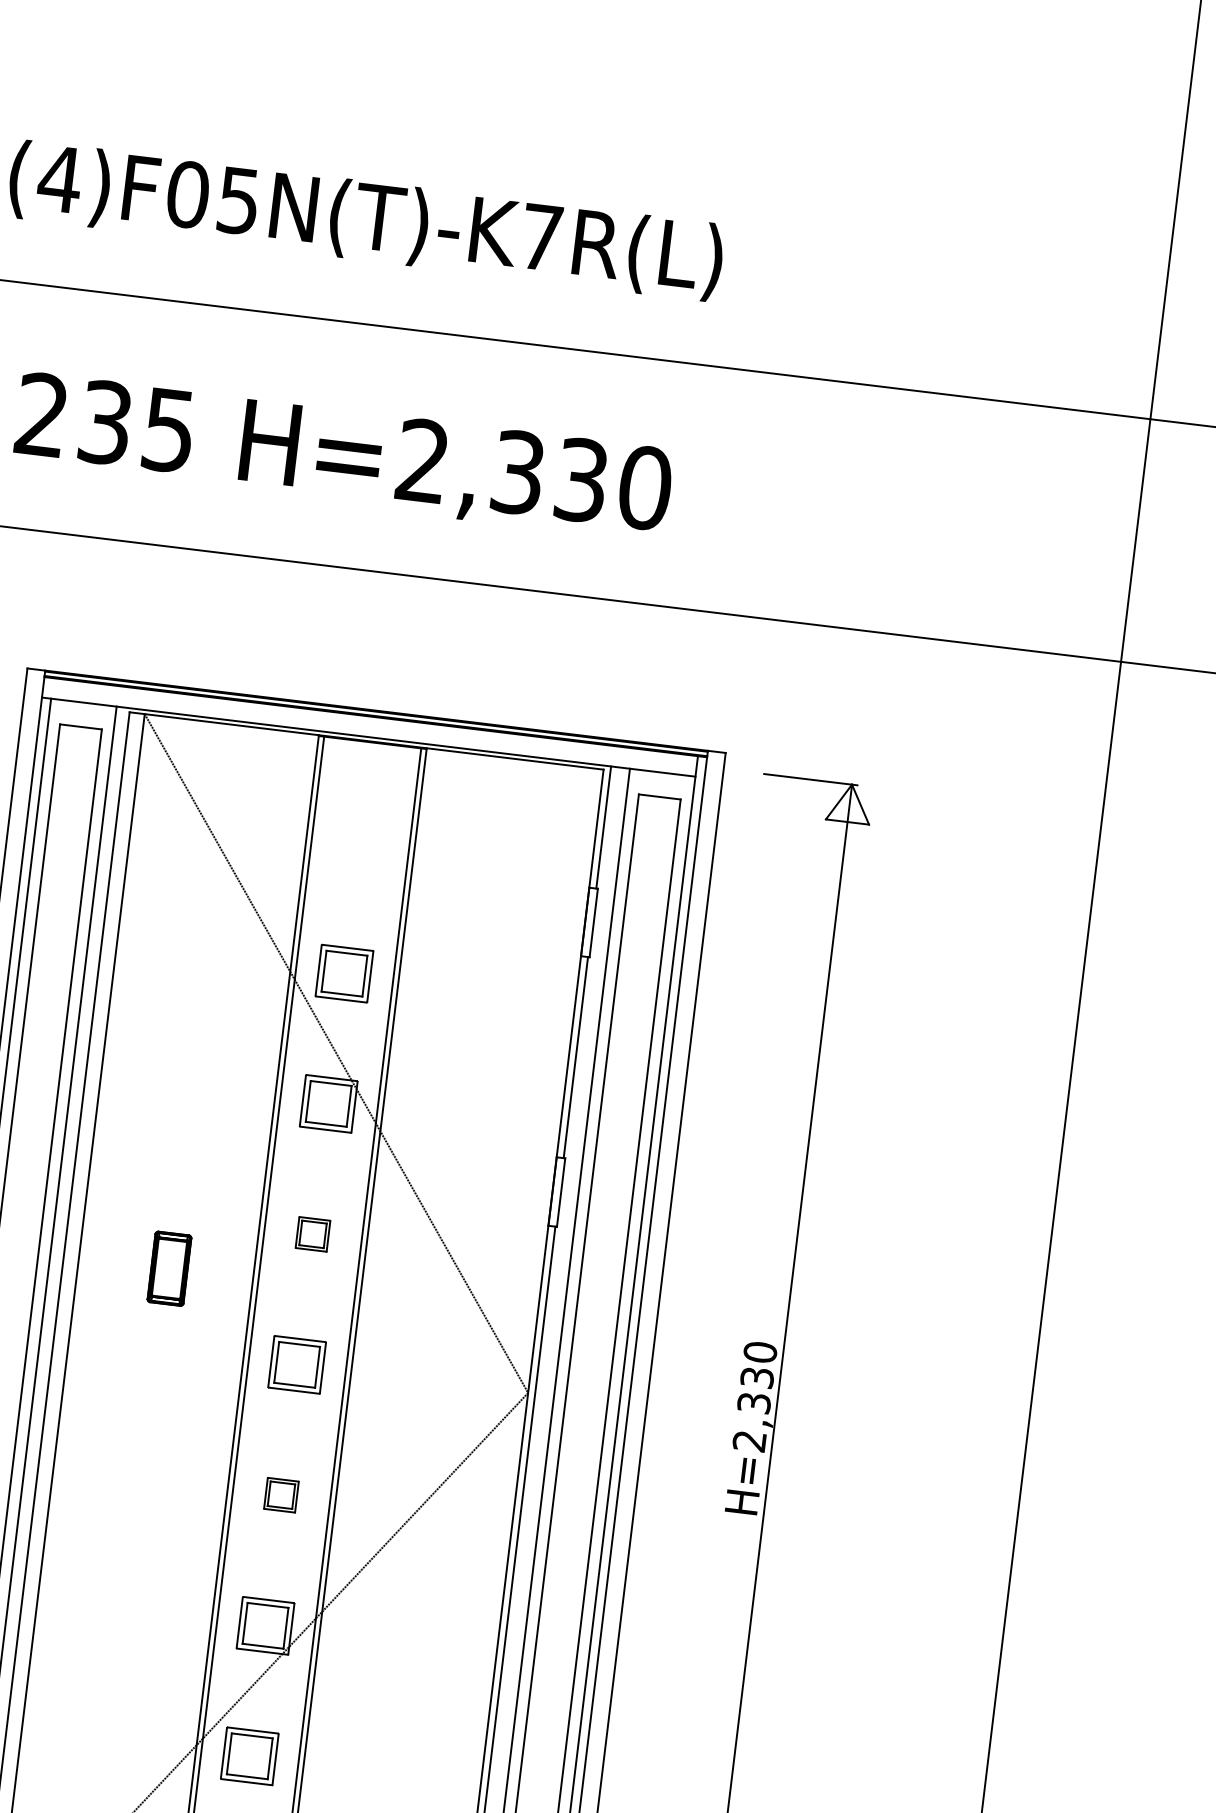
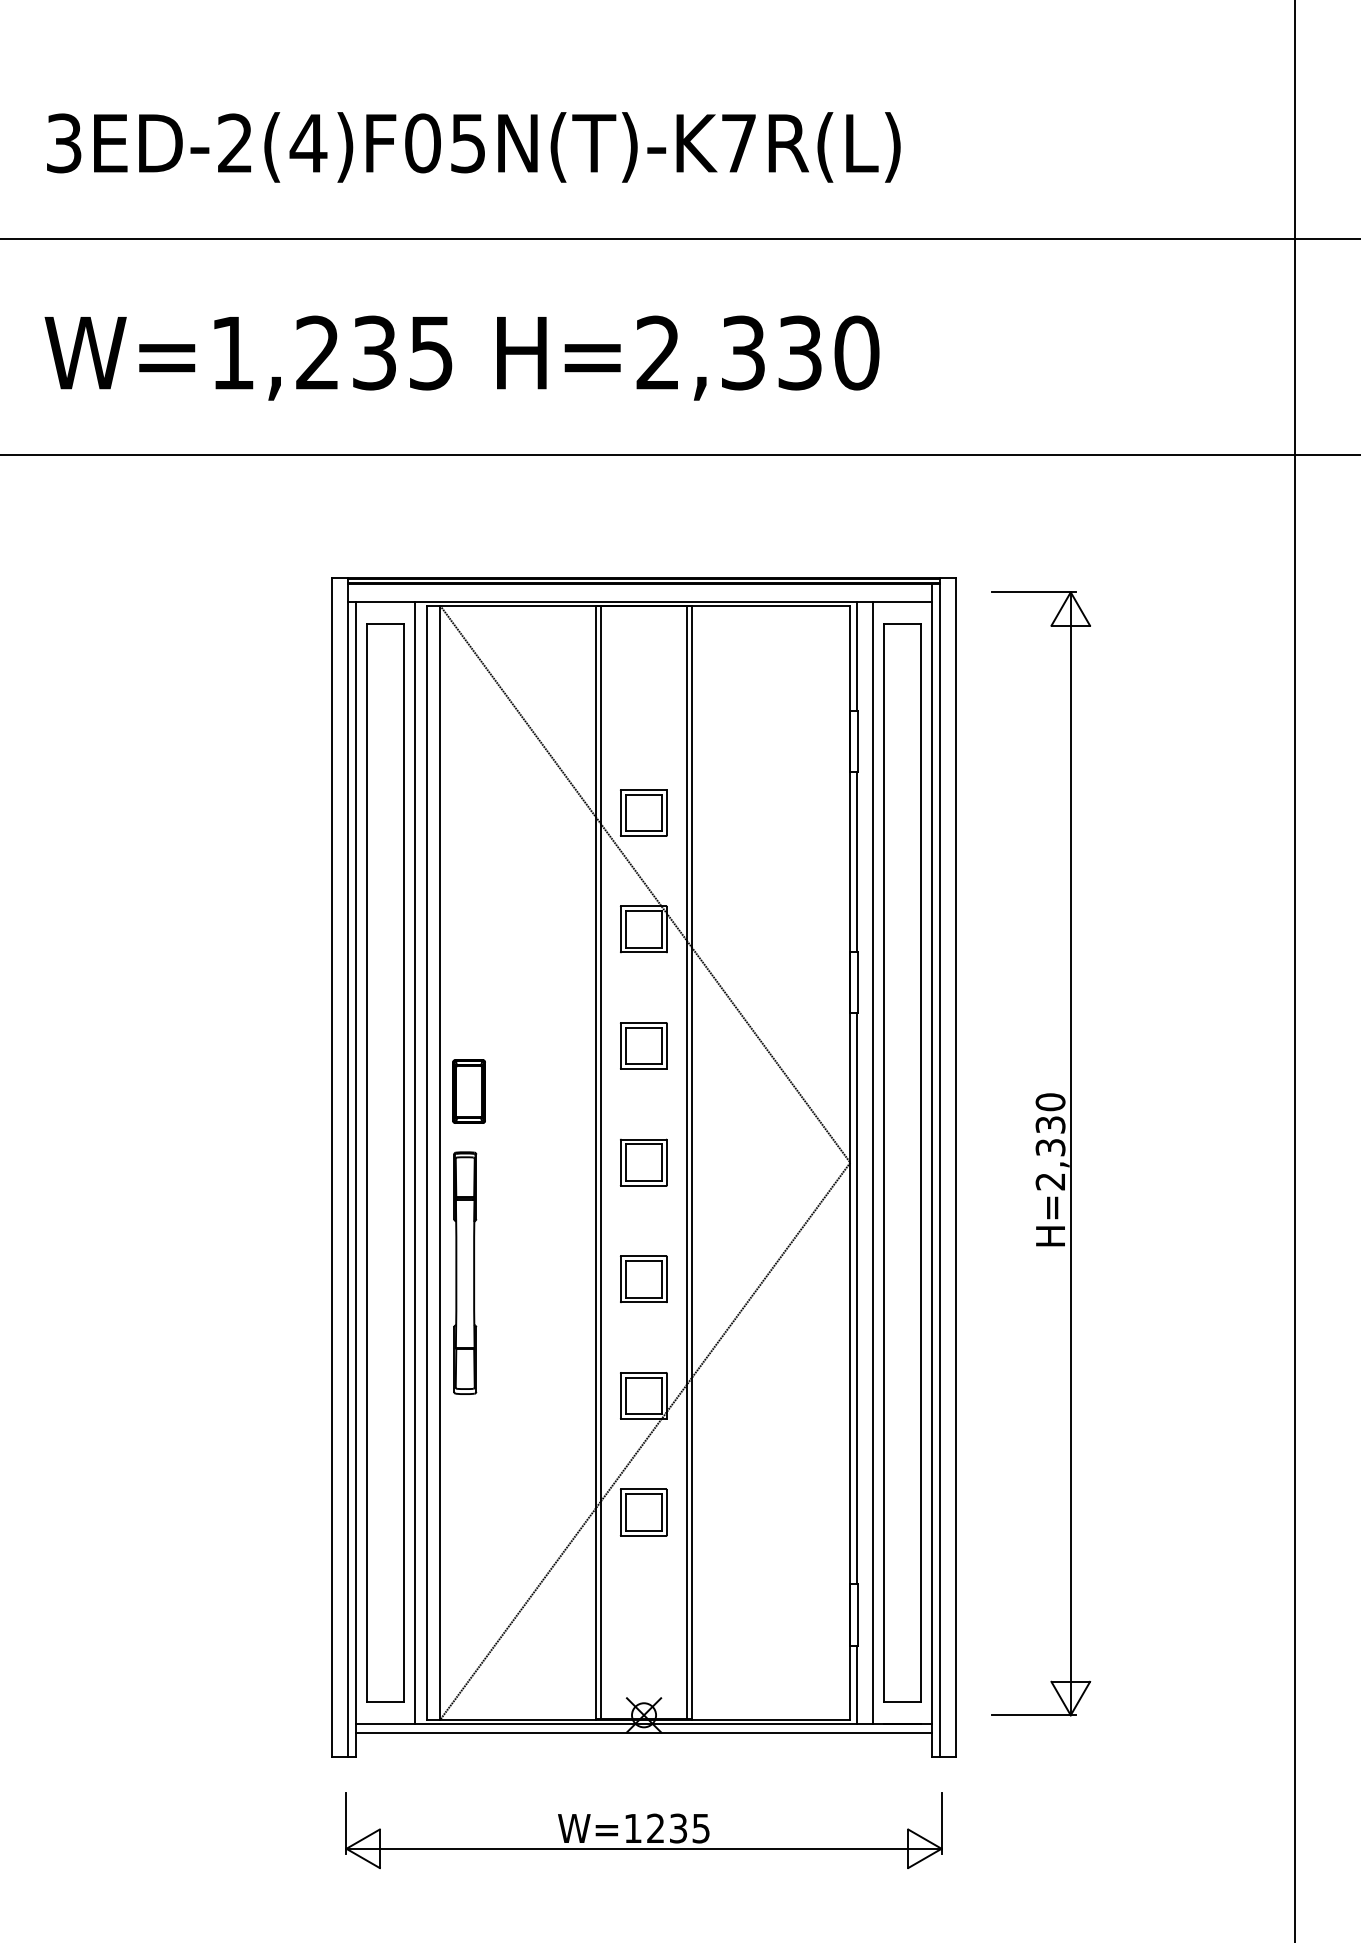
part: (312, 1233) -> (643, 1045), size x1.67
part: (168, 1268) -> (468, 1091), moved
part: (82, 1463) -> (465, 1272), added
part: (281, 1494) -> (643, 1278), size x1.67

